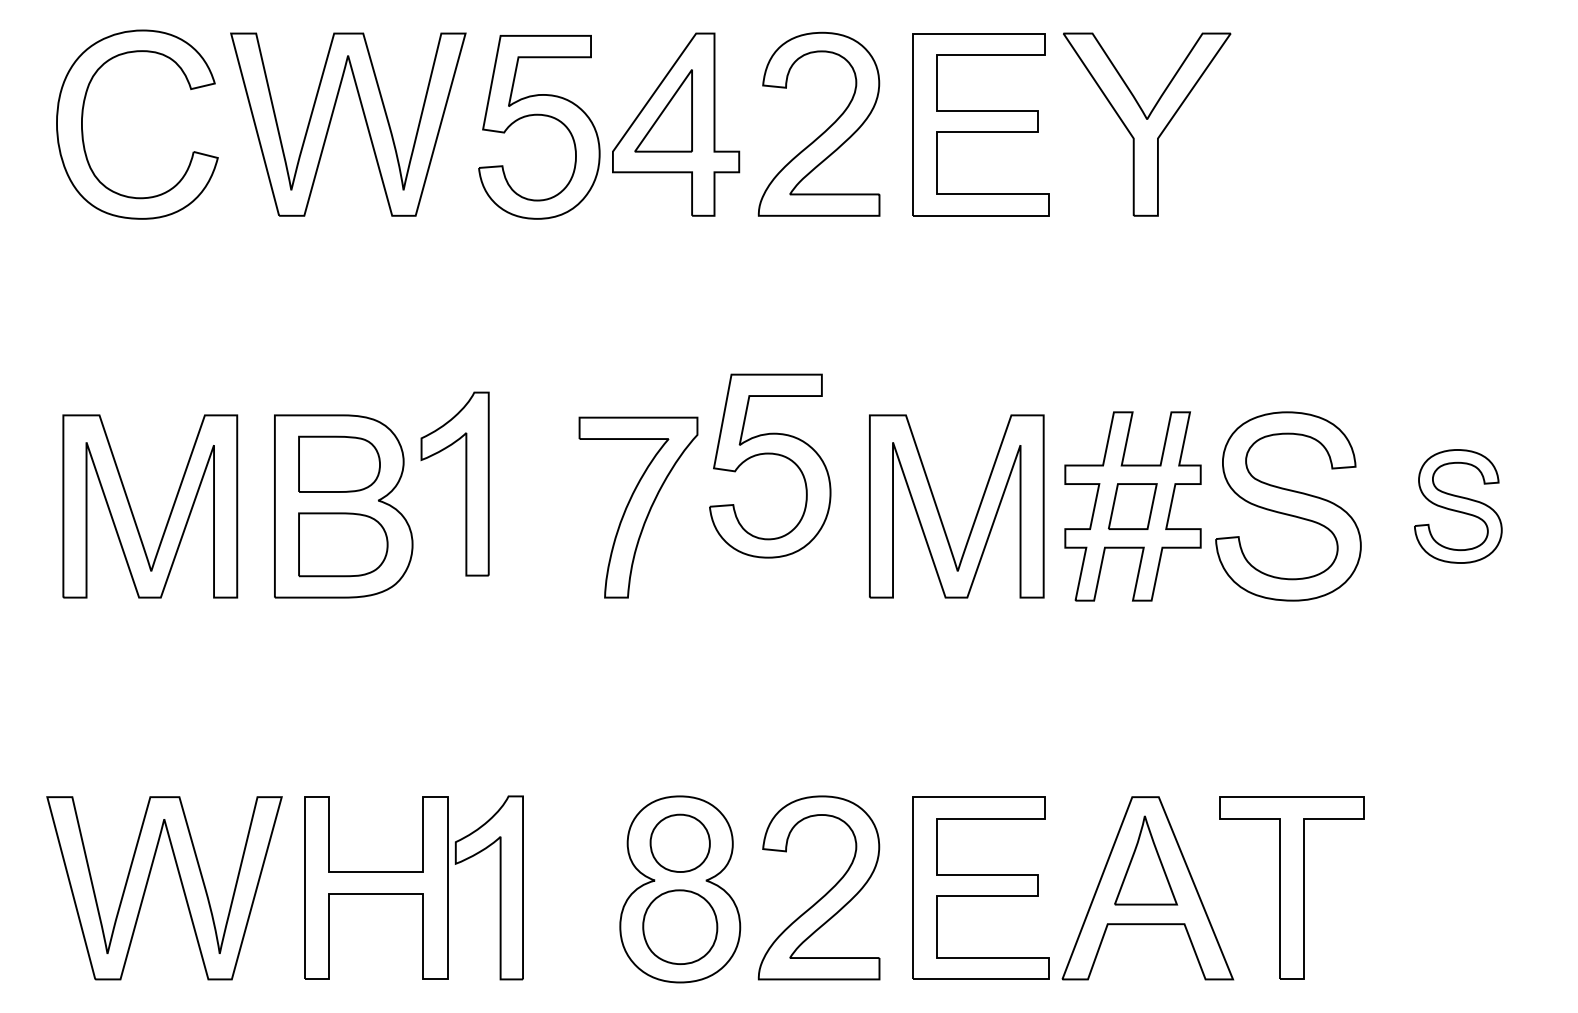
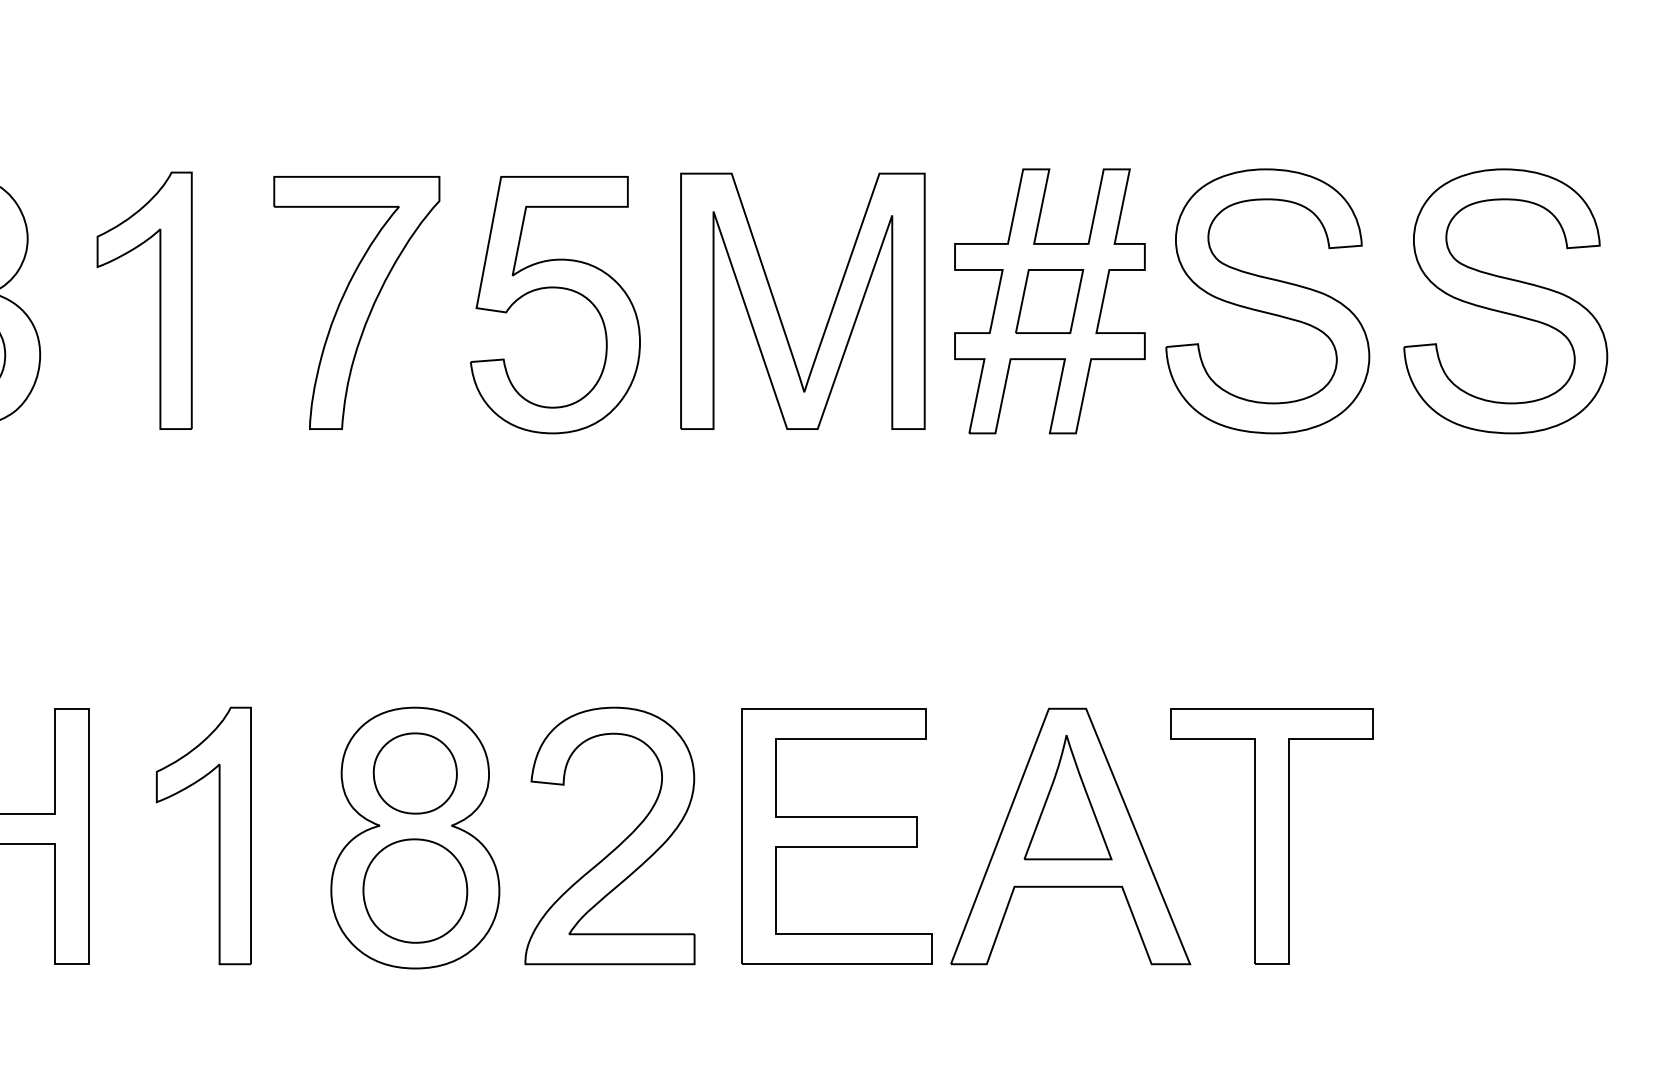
part: (770, 454) -> (555, 288), moved
part: (465, 483) -> (159, 299), moved
part: (1458, 506) -> (1506, 301), size x1.67
part: (499, 887) -> (218, 835), moved

